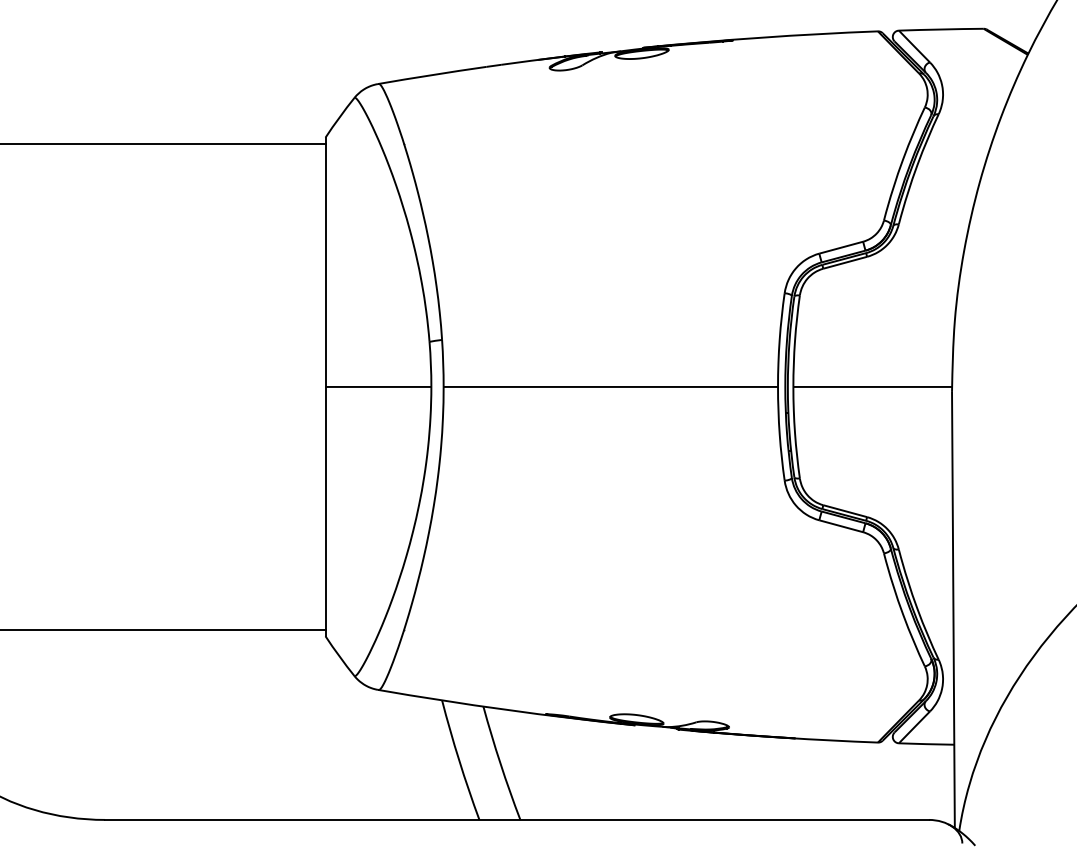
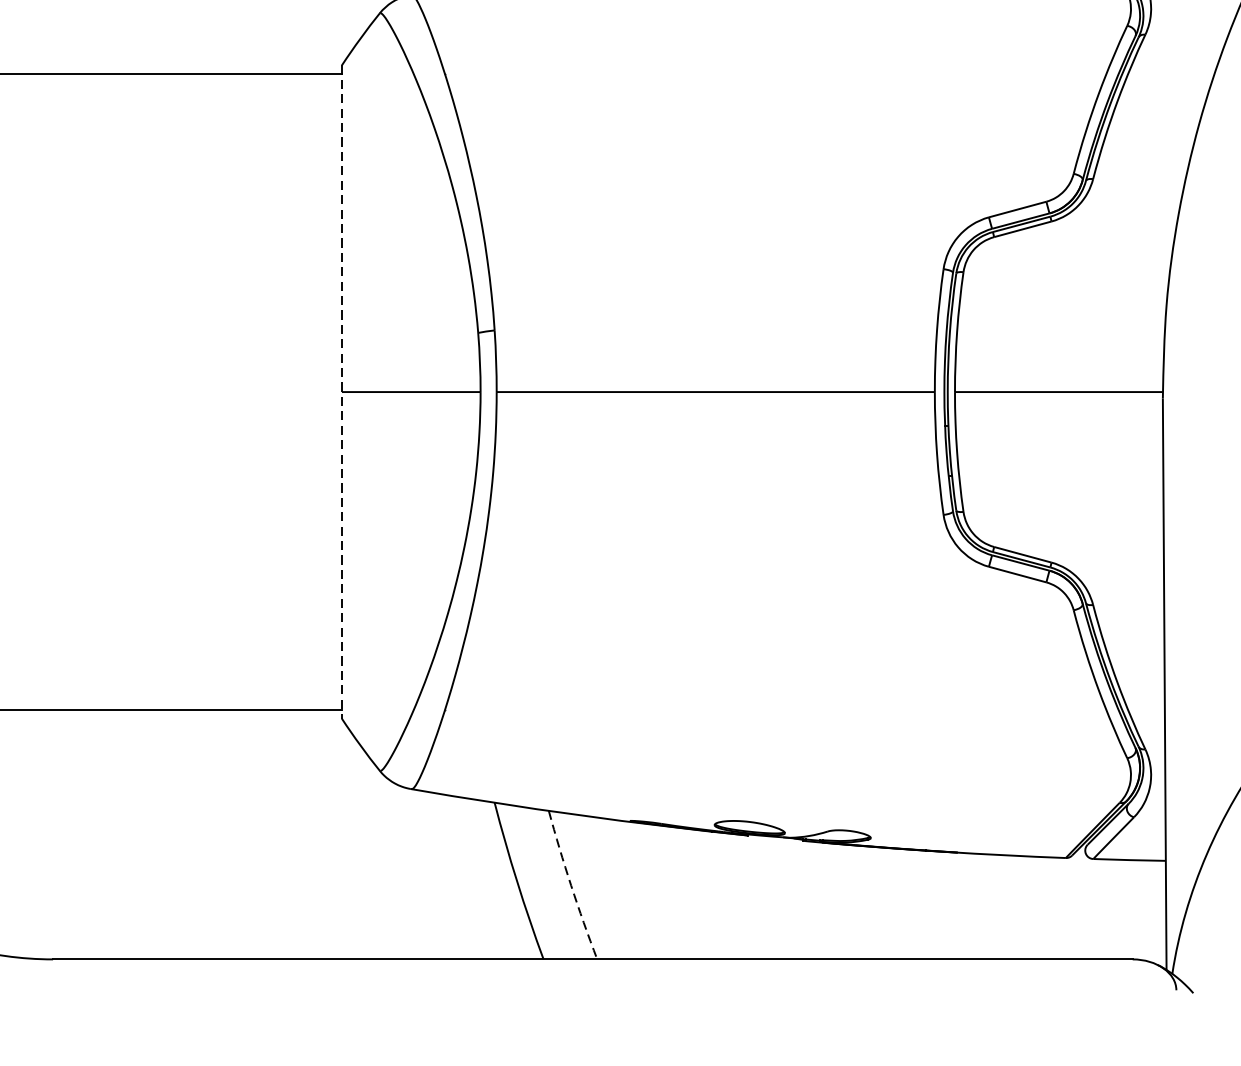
line: (325, 387) -> (341, 392), solid -> dashed
arc: (500, 763) -> (571, 885), solid -> dashed

